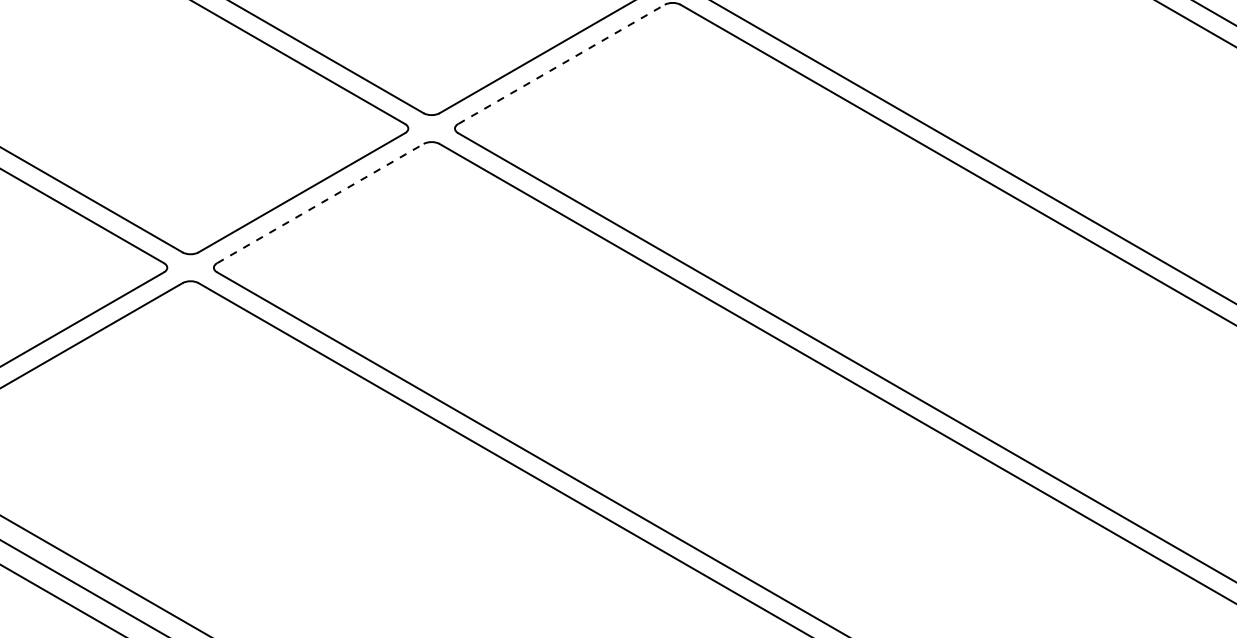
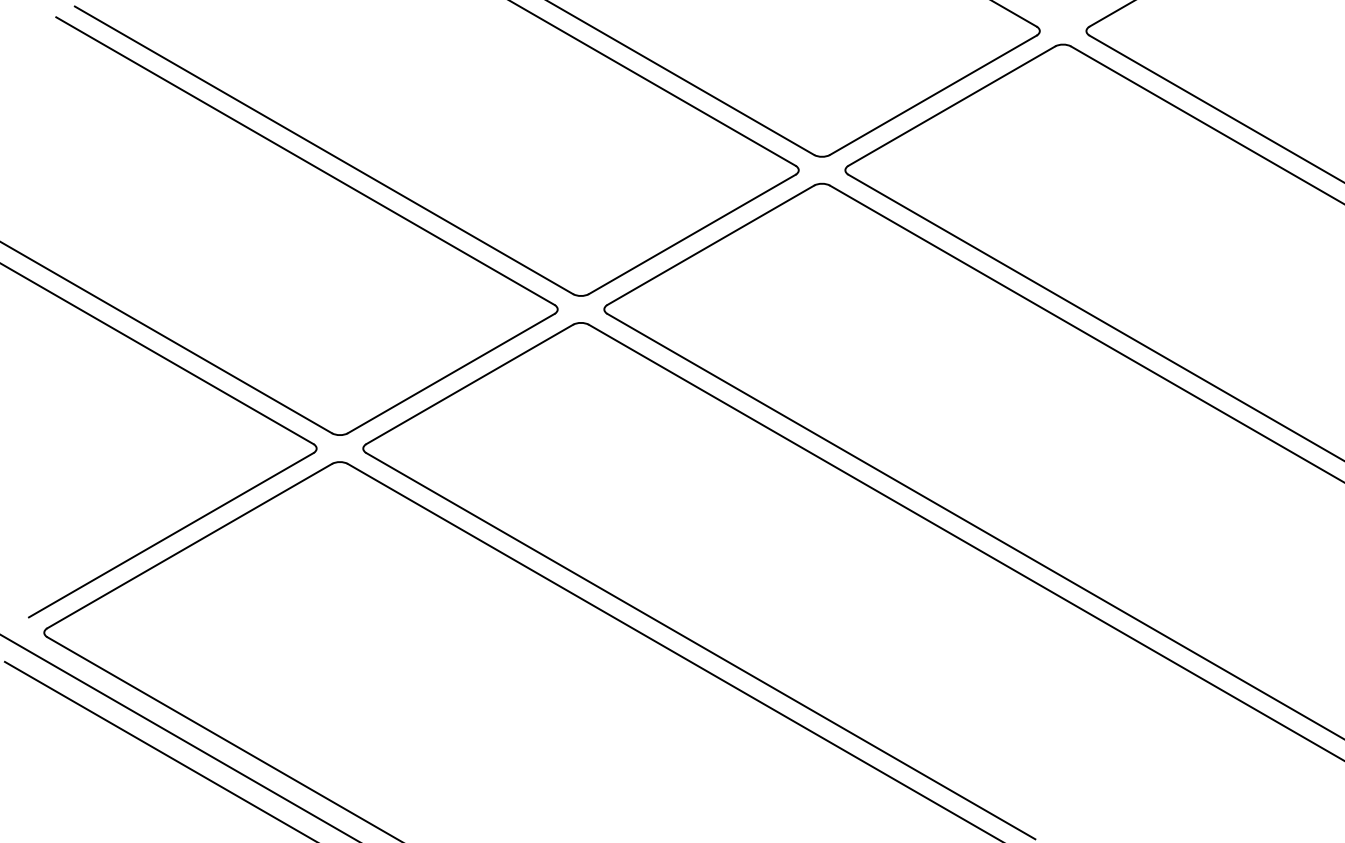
line: (562, 64) -> (711, 245), dashed -> solid
line: (321, 203) -> (470, 384), dashed -> solid

